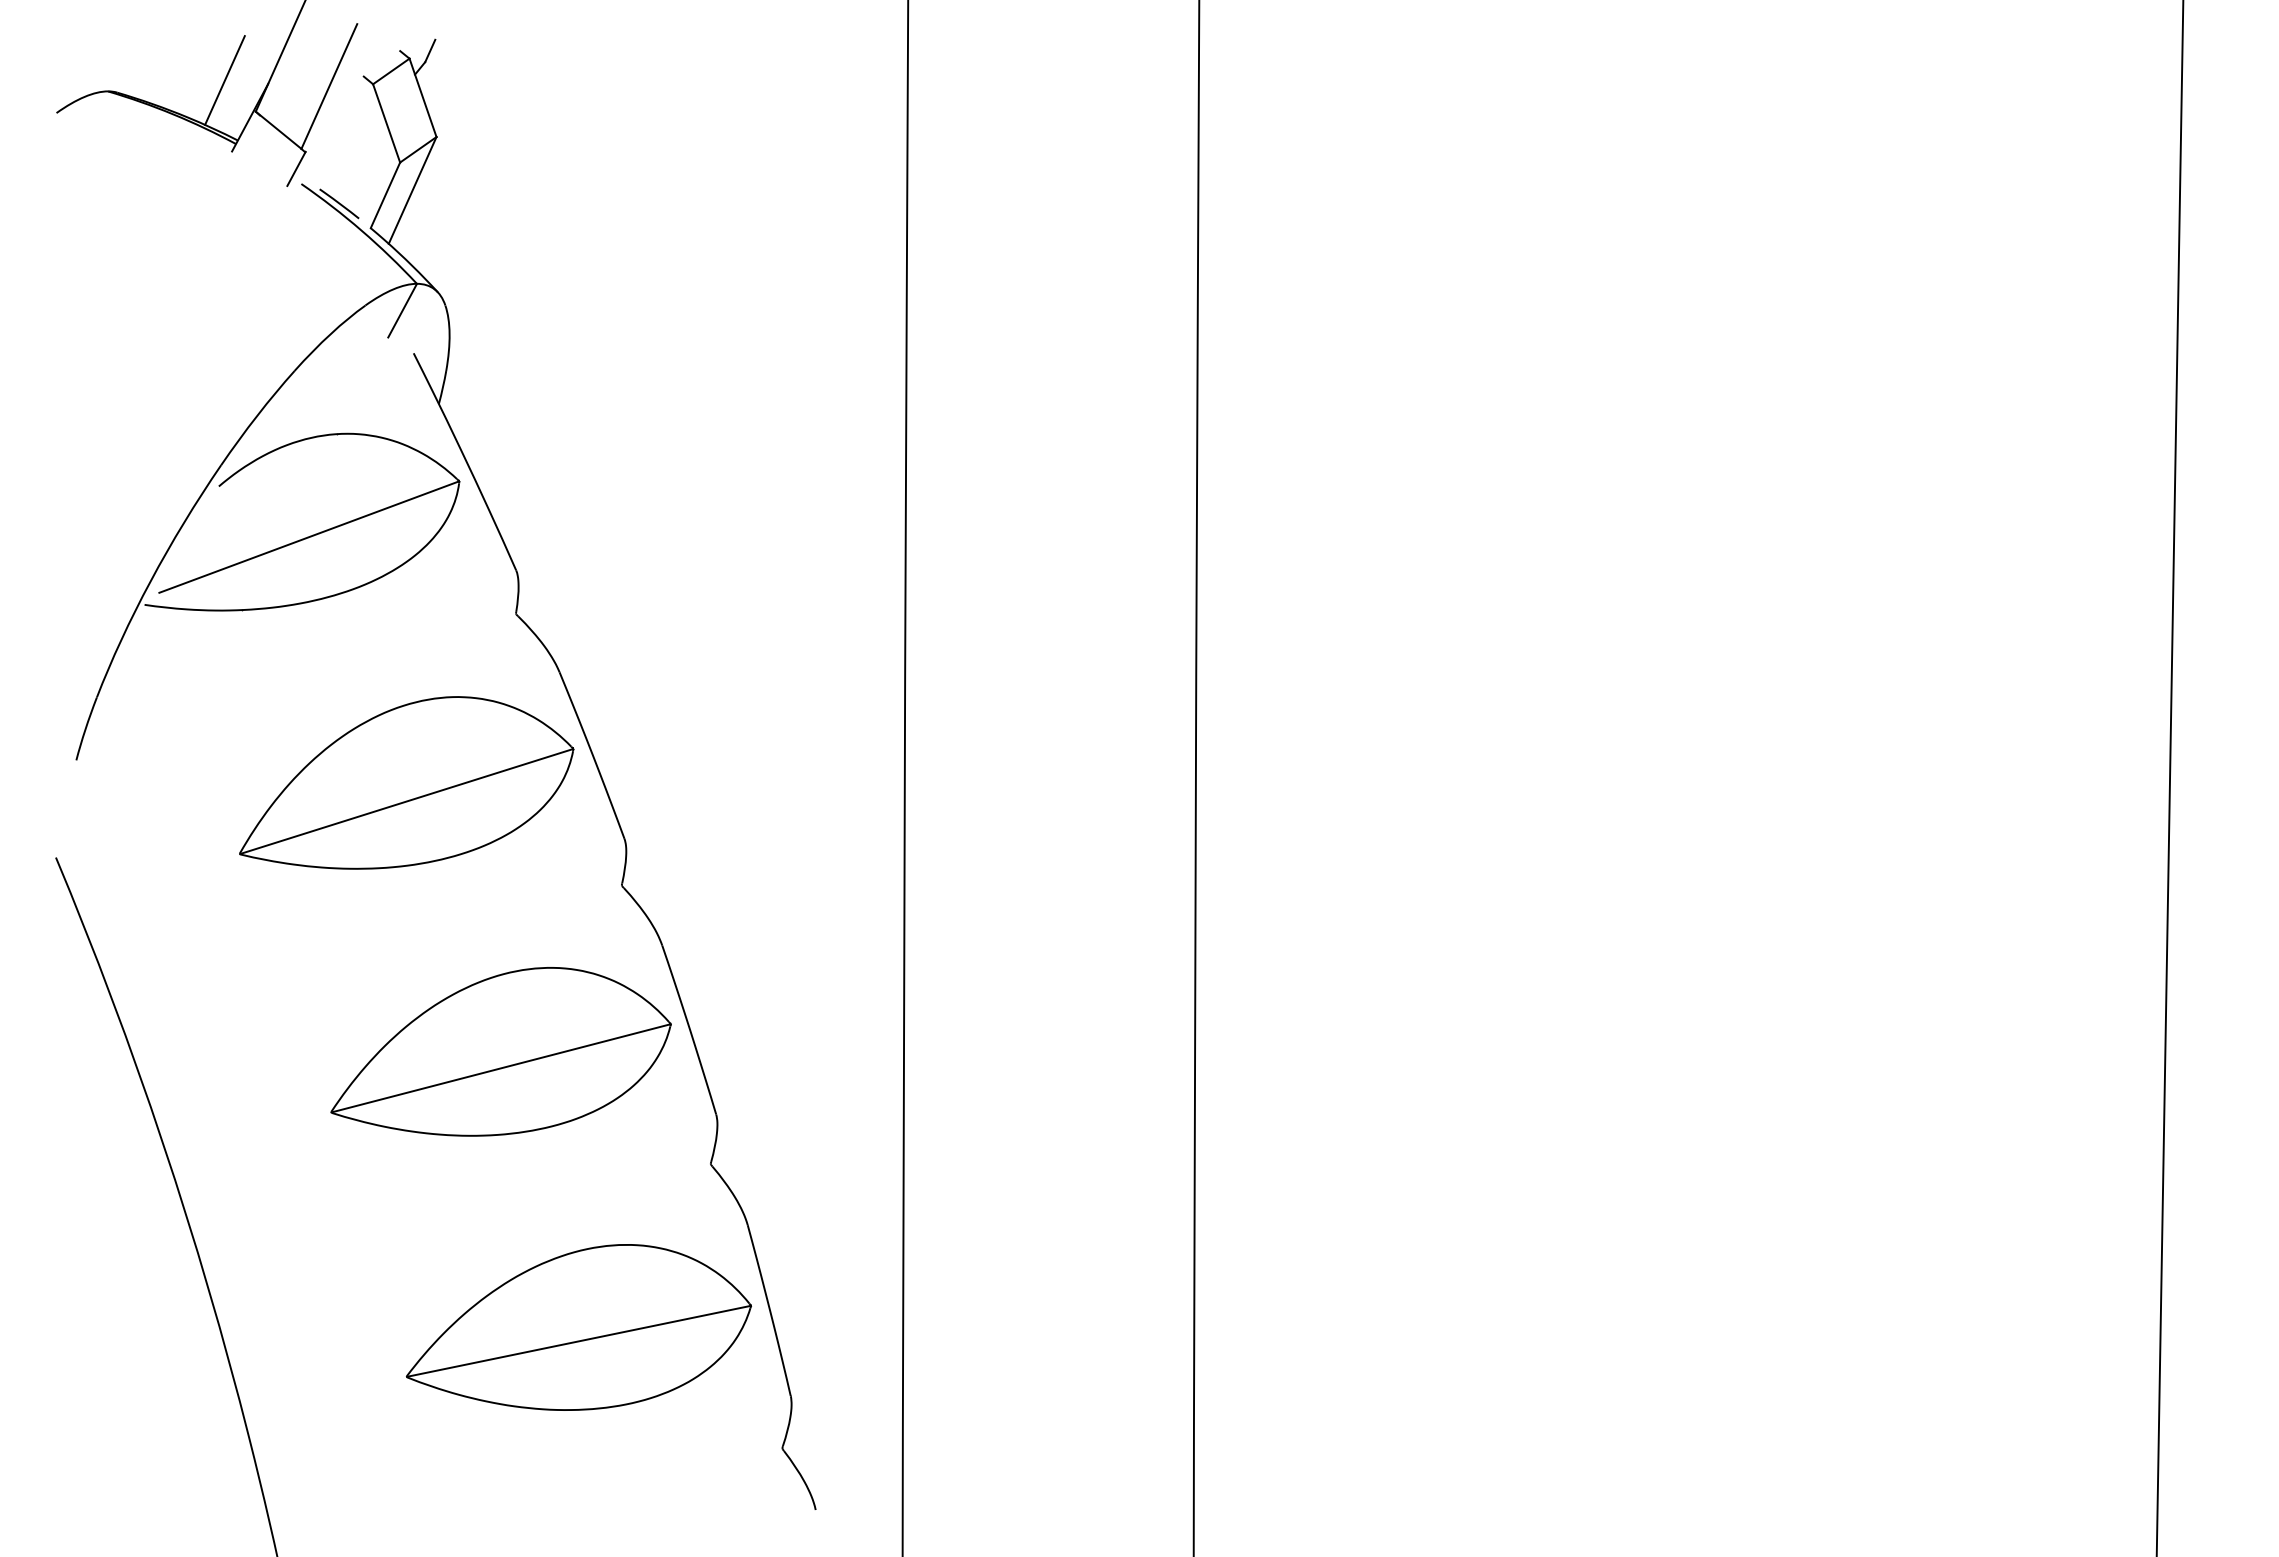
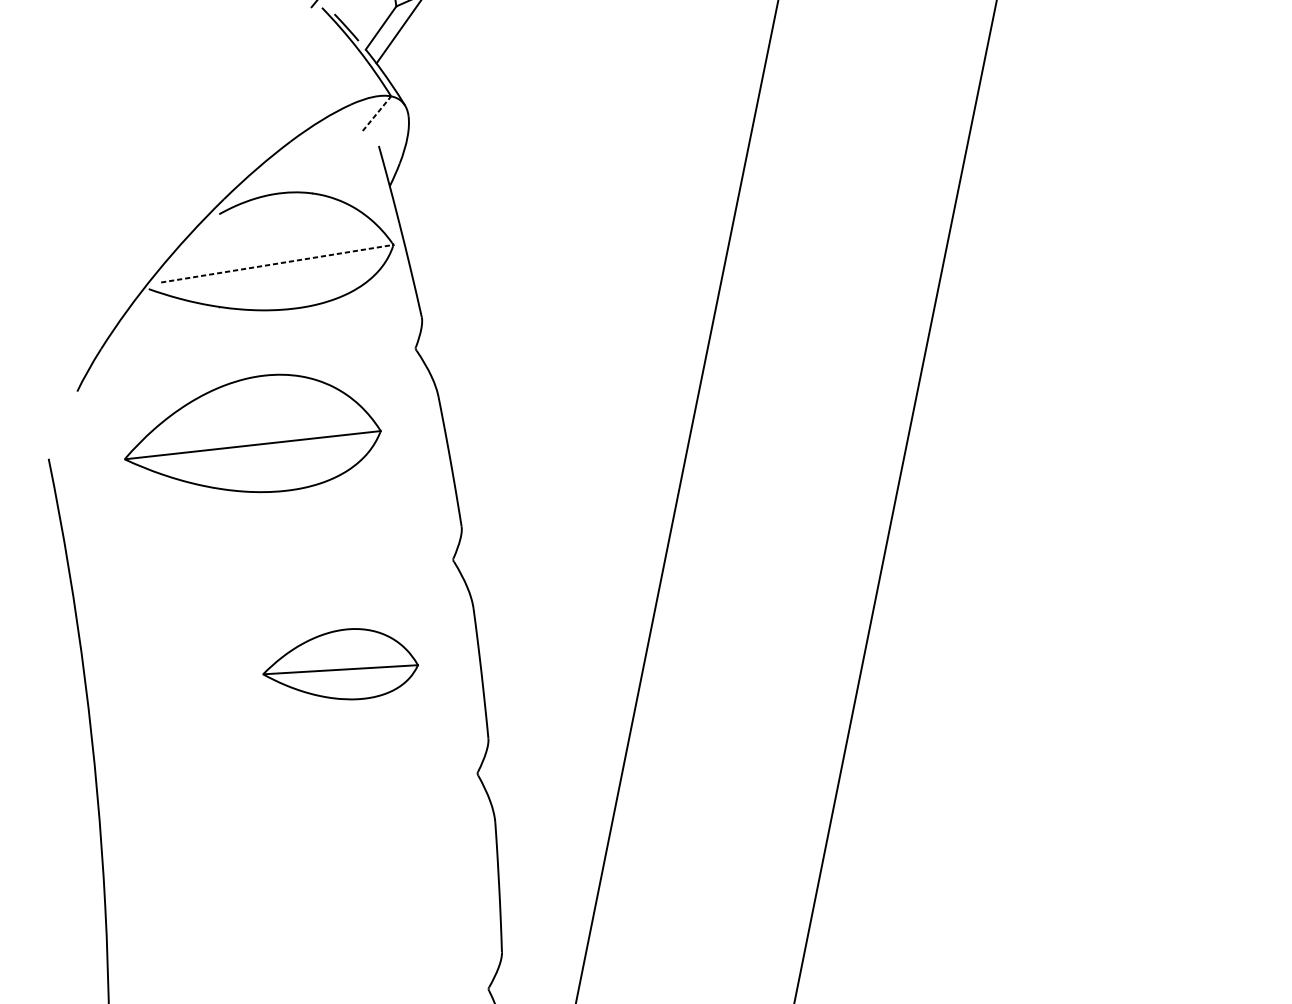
line: (402, 310) -> (376, 113), solid -> dashed
line: (309, 537) -> (277, 264), solid -> dashed
part: (406, 782) -> (255, 431), moved
part: (500, 1051) -> (341, 662), size x0.6
part: (578, 1327) -> (358, 872), removed

